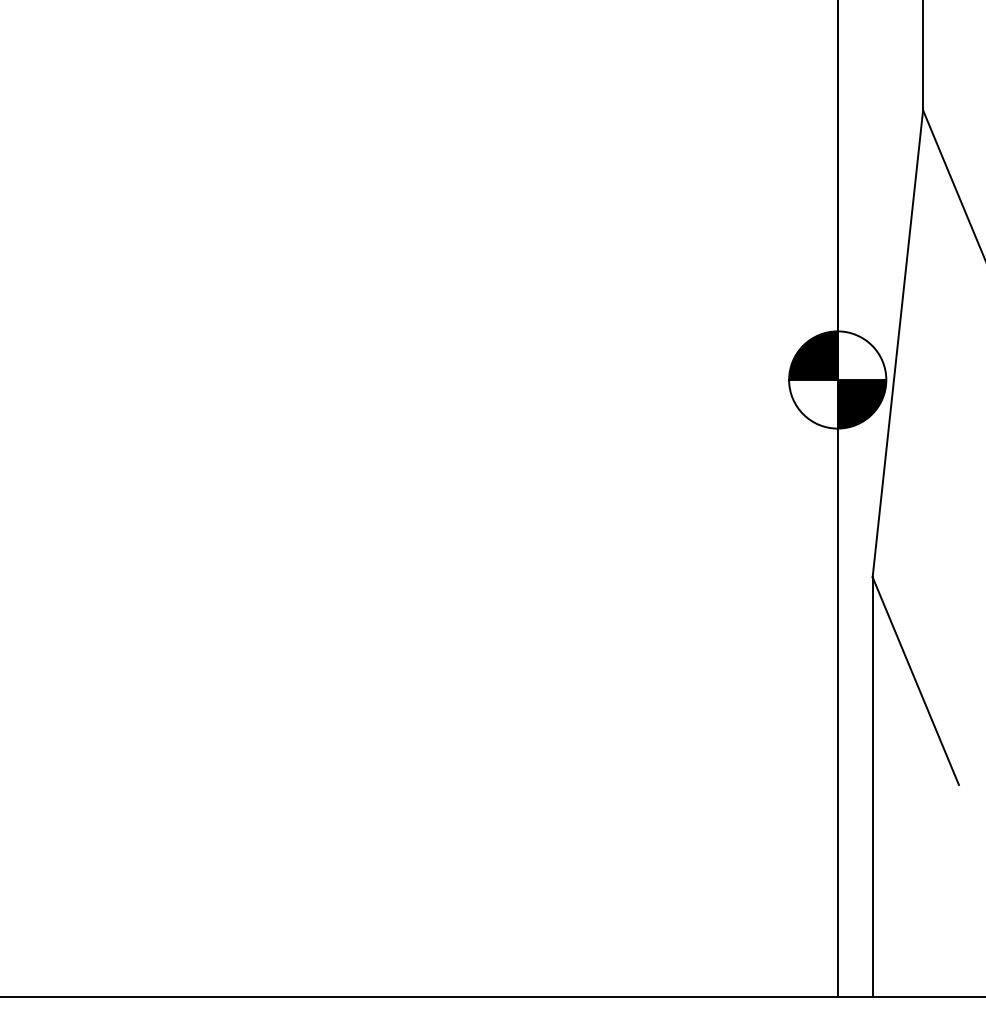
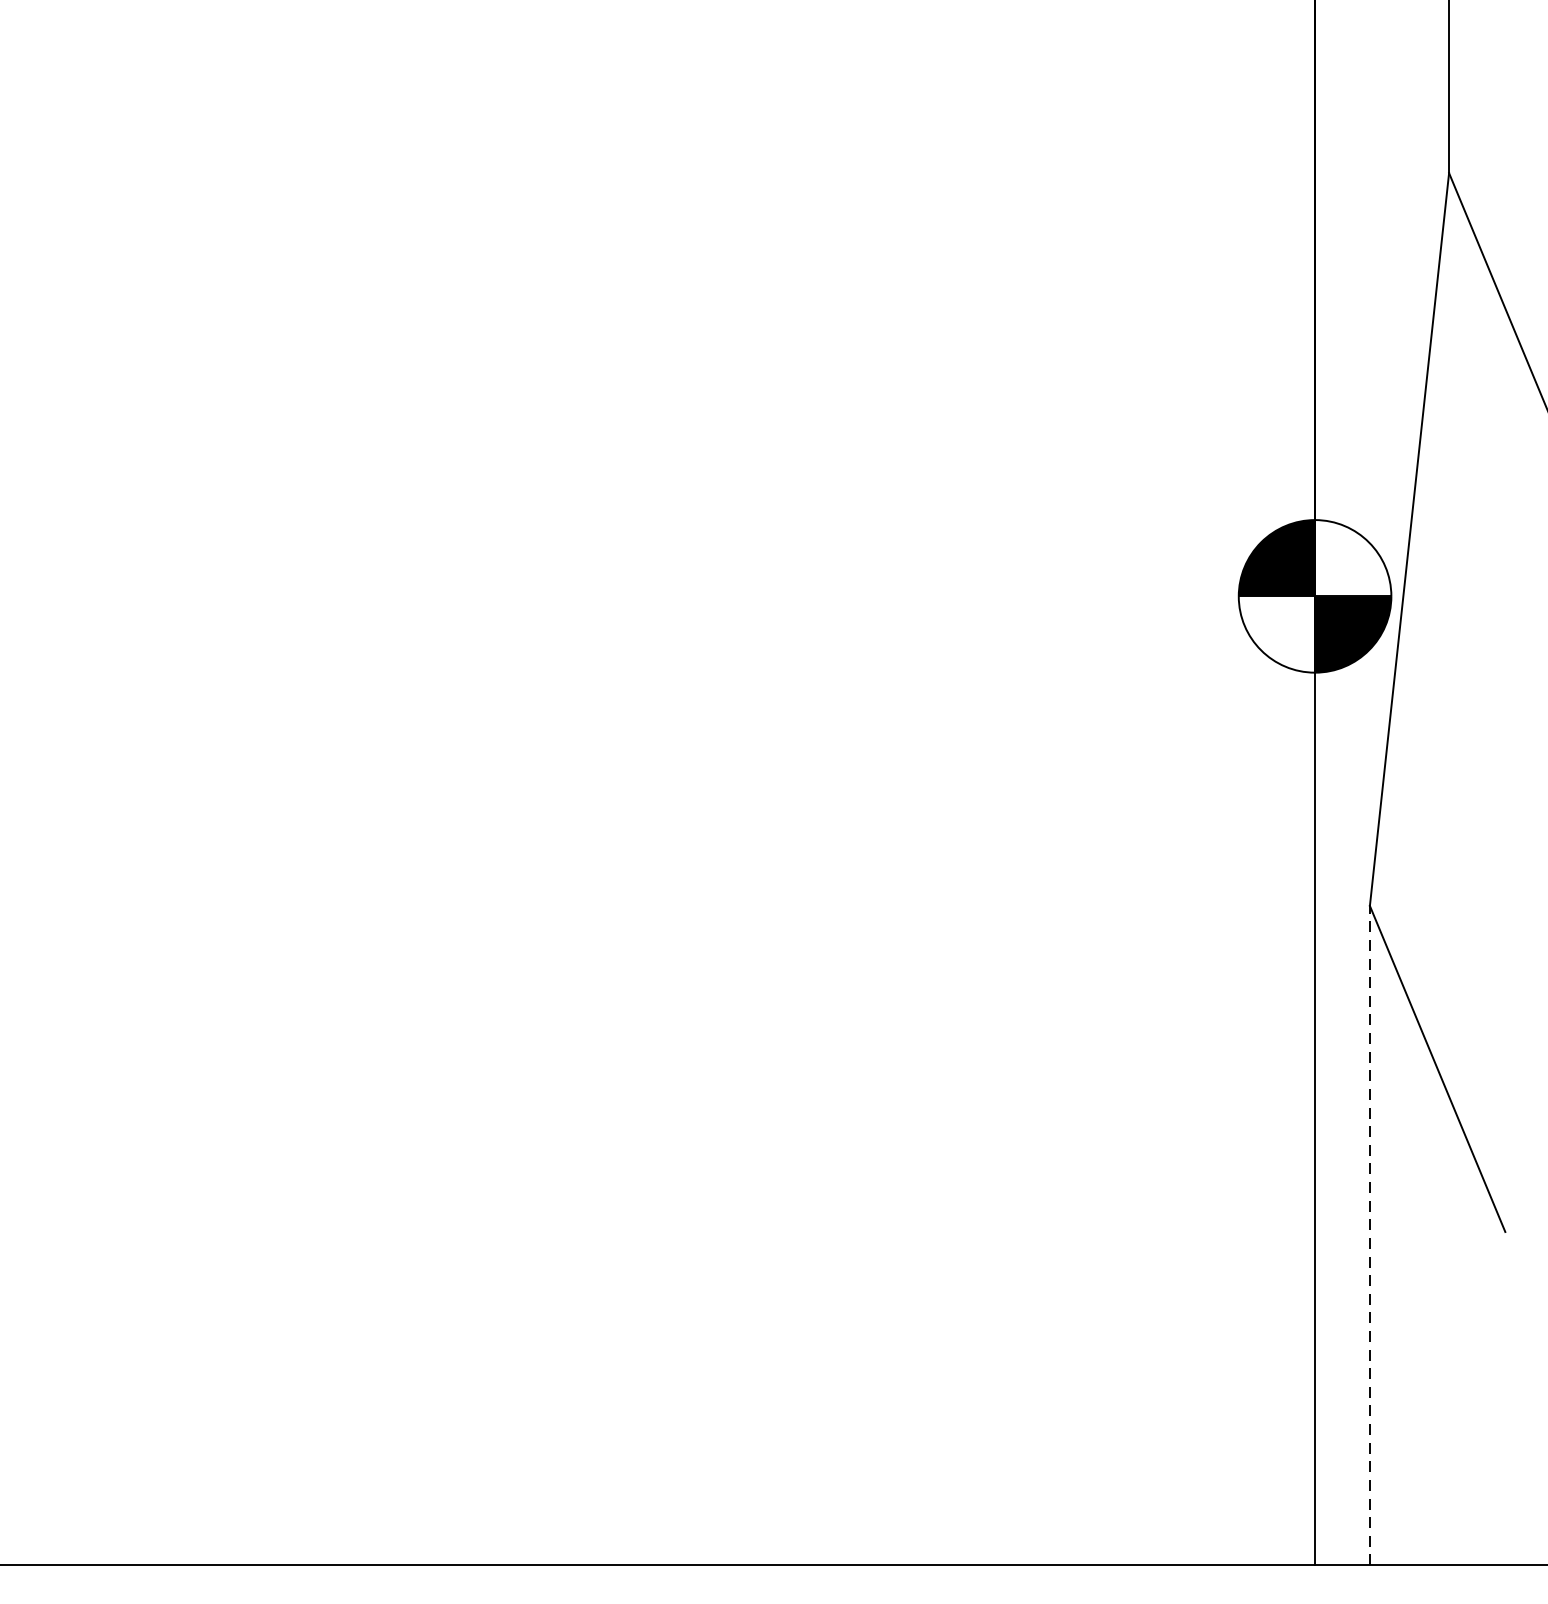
line: (872, 786) -> (1369, 1234), solid -> dashed

